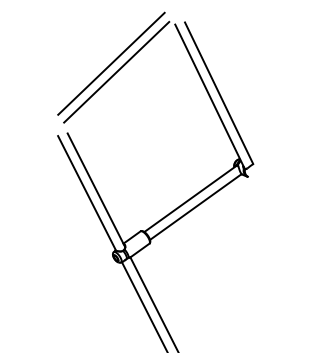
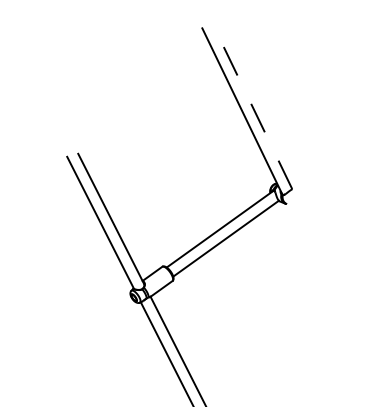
line: (111, 63) -> (128, 73), removed
line: (116, 71) -> (134, 82), removed
line: (219, 93) -> (253, 107), solid -> dashed

